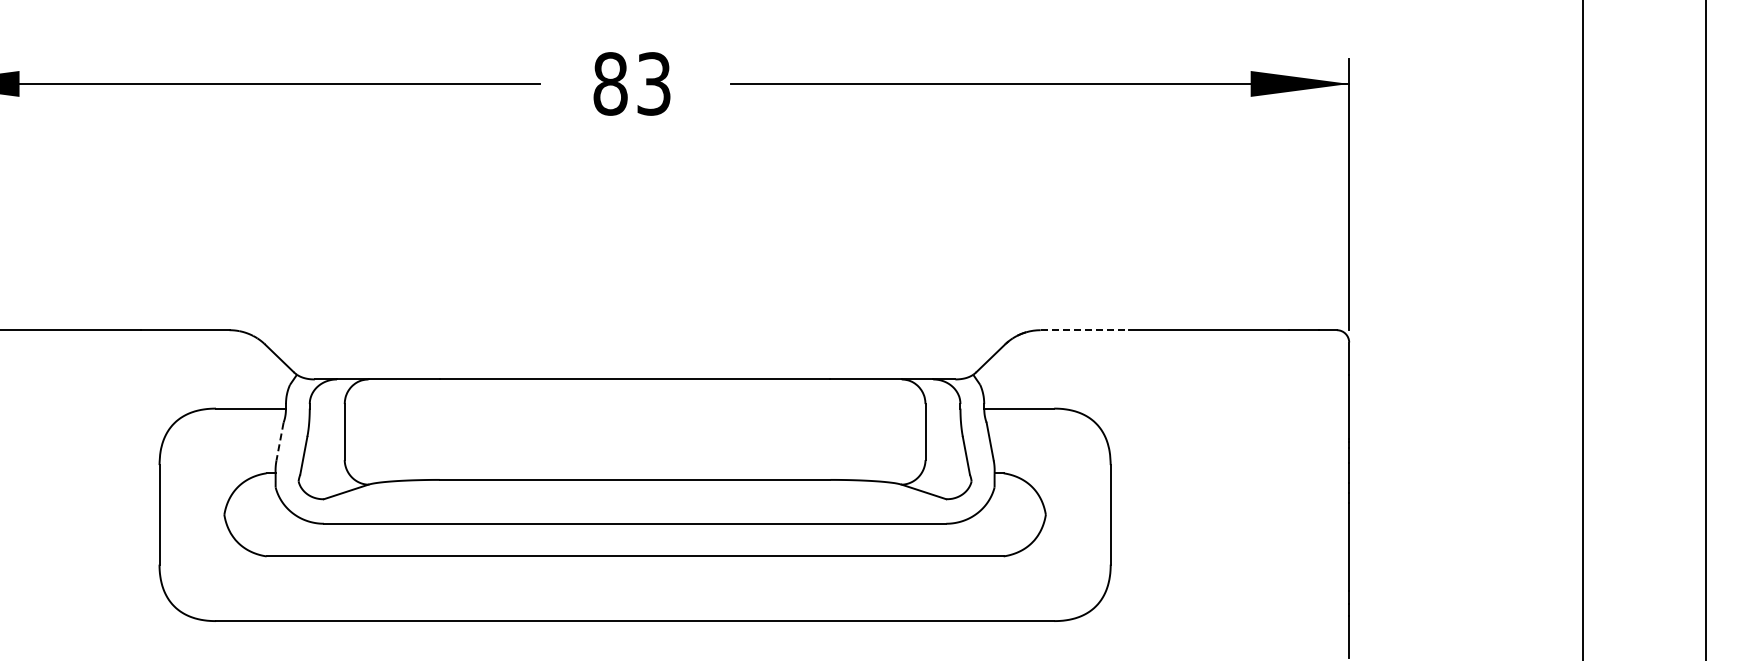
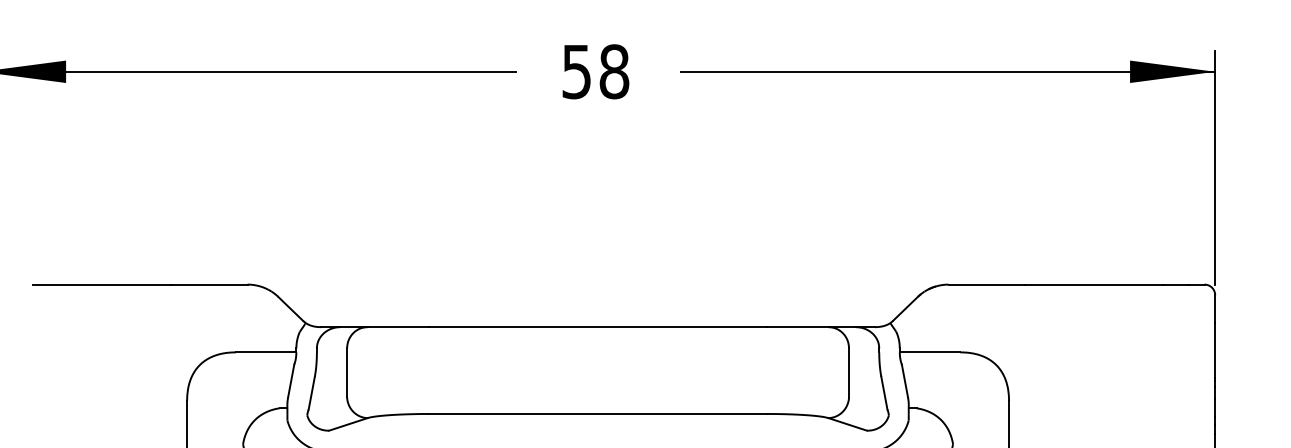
text: (632, 83) -> (595, 71), 83 -> 58
line: (1085, 330) -> (987, 284), dashed -> solid
line: (279, 442) -> (290, 381), dashed -> solid

